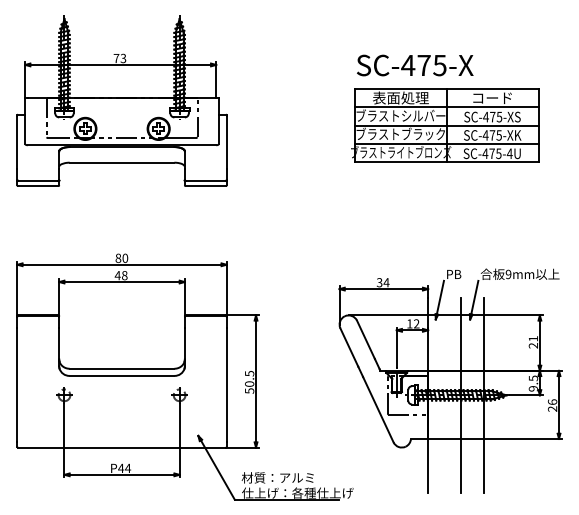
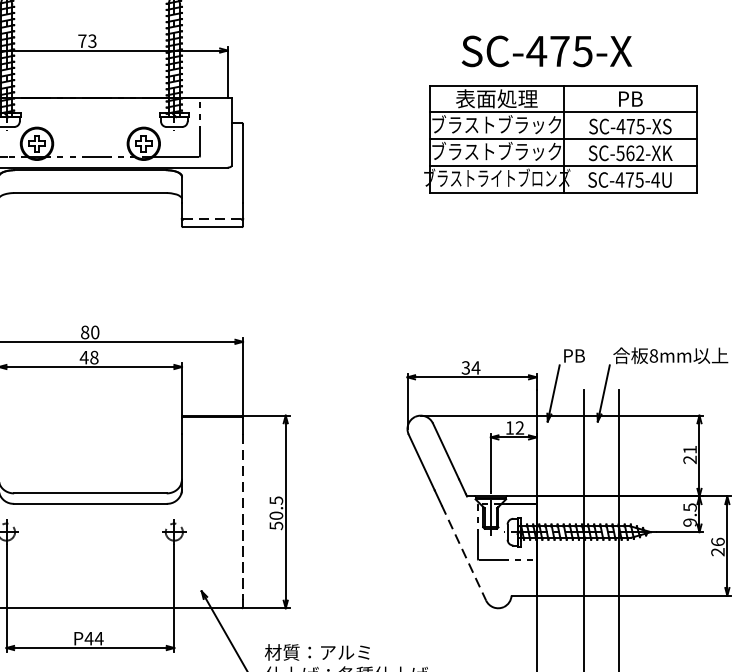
text: (415, 65) -> (547, 51), moved
text: (492, 98) -> (630, 99), コード -> PB
text: (423, 115) -> (529, 124), ブラストシルバー -> ブラストブラック
text: (491, 135) -> (628, 153), SC-475-XK -> SC-562-XK
line: (206, 180) -> (213, 218), solid -> dashed
text: (508, 274) -> (653, 356), 9mm -> 8mm
line: (226, 385) -> (242, 517), solid -> dashed
line: (378, 410) -> (464, 554), solid -> dashed

